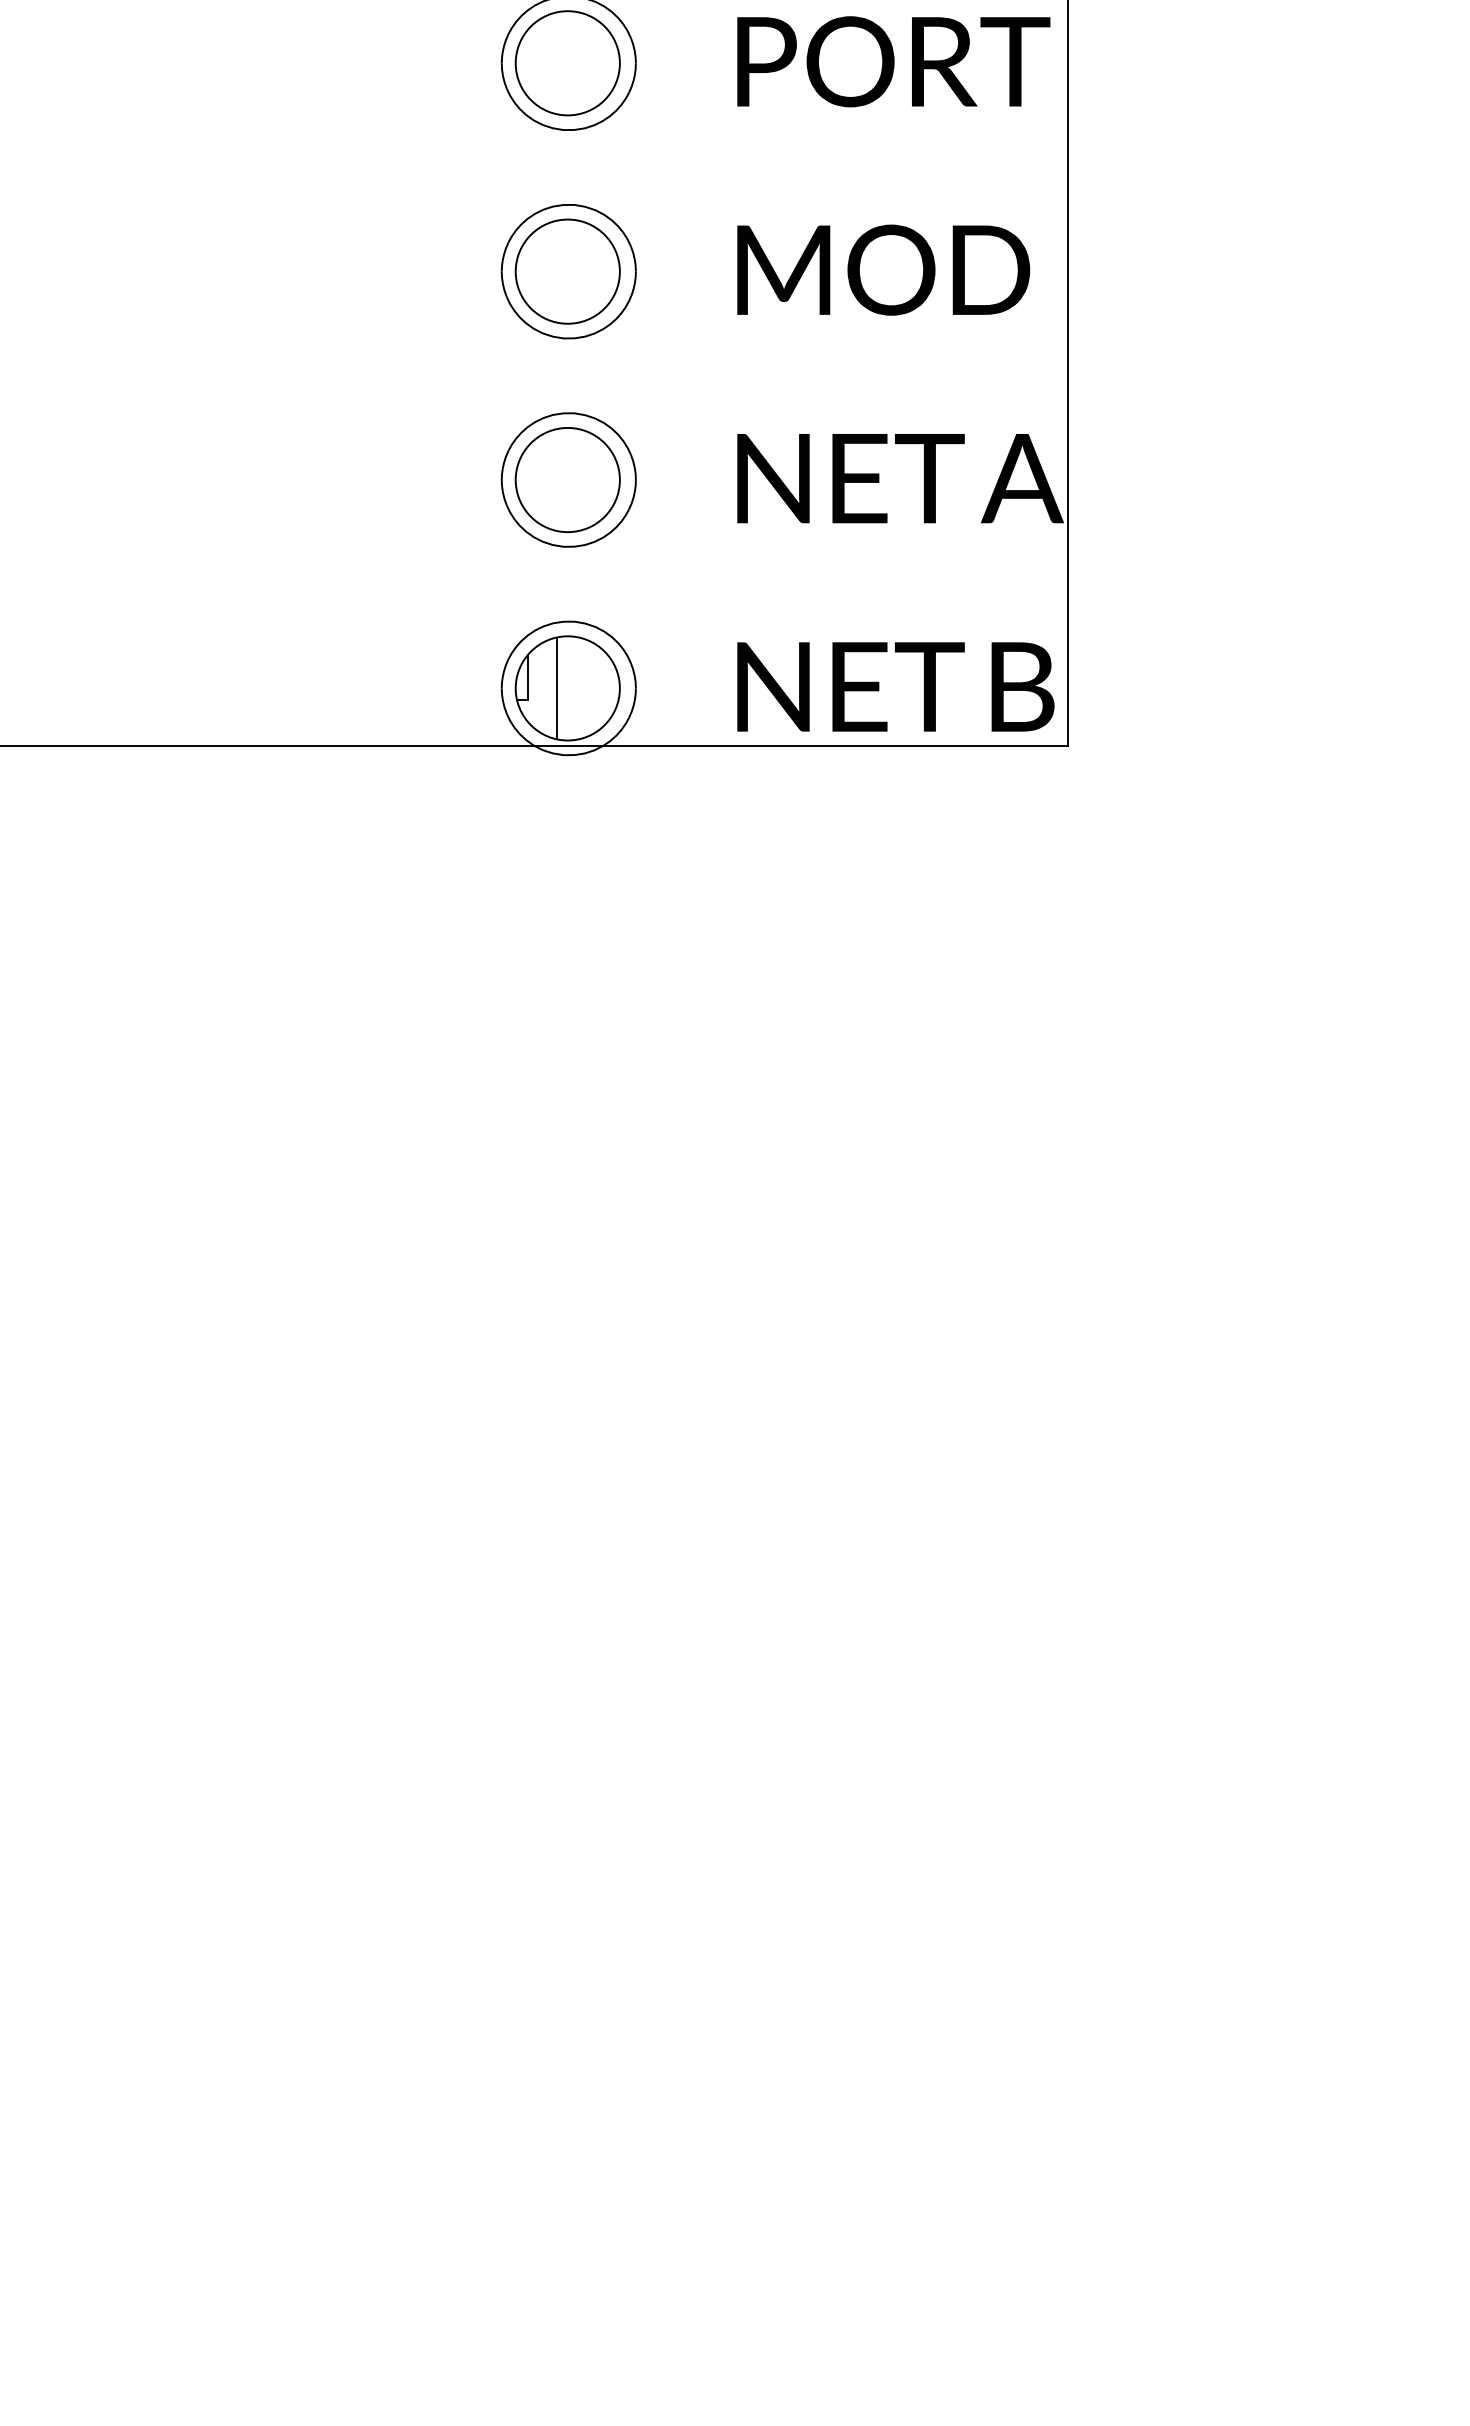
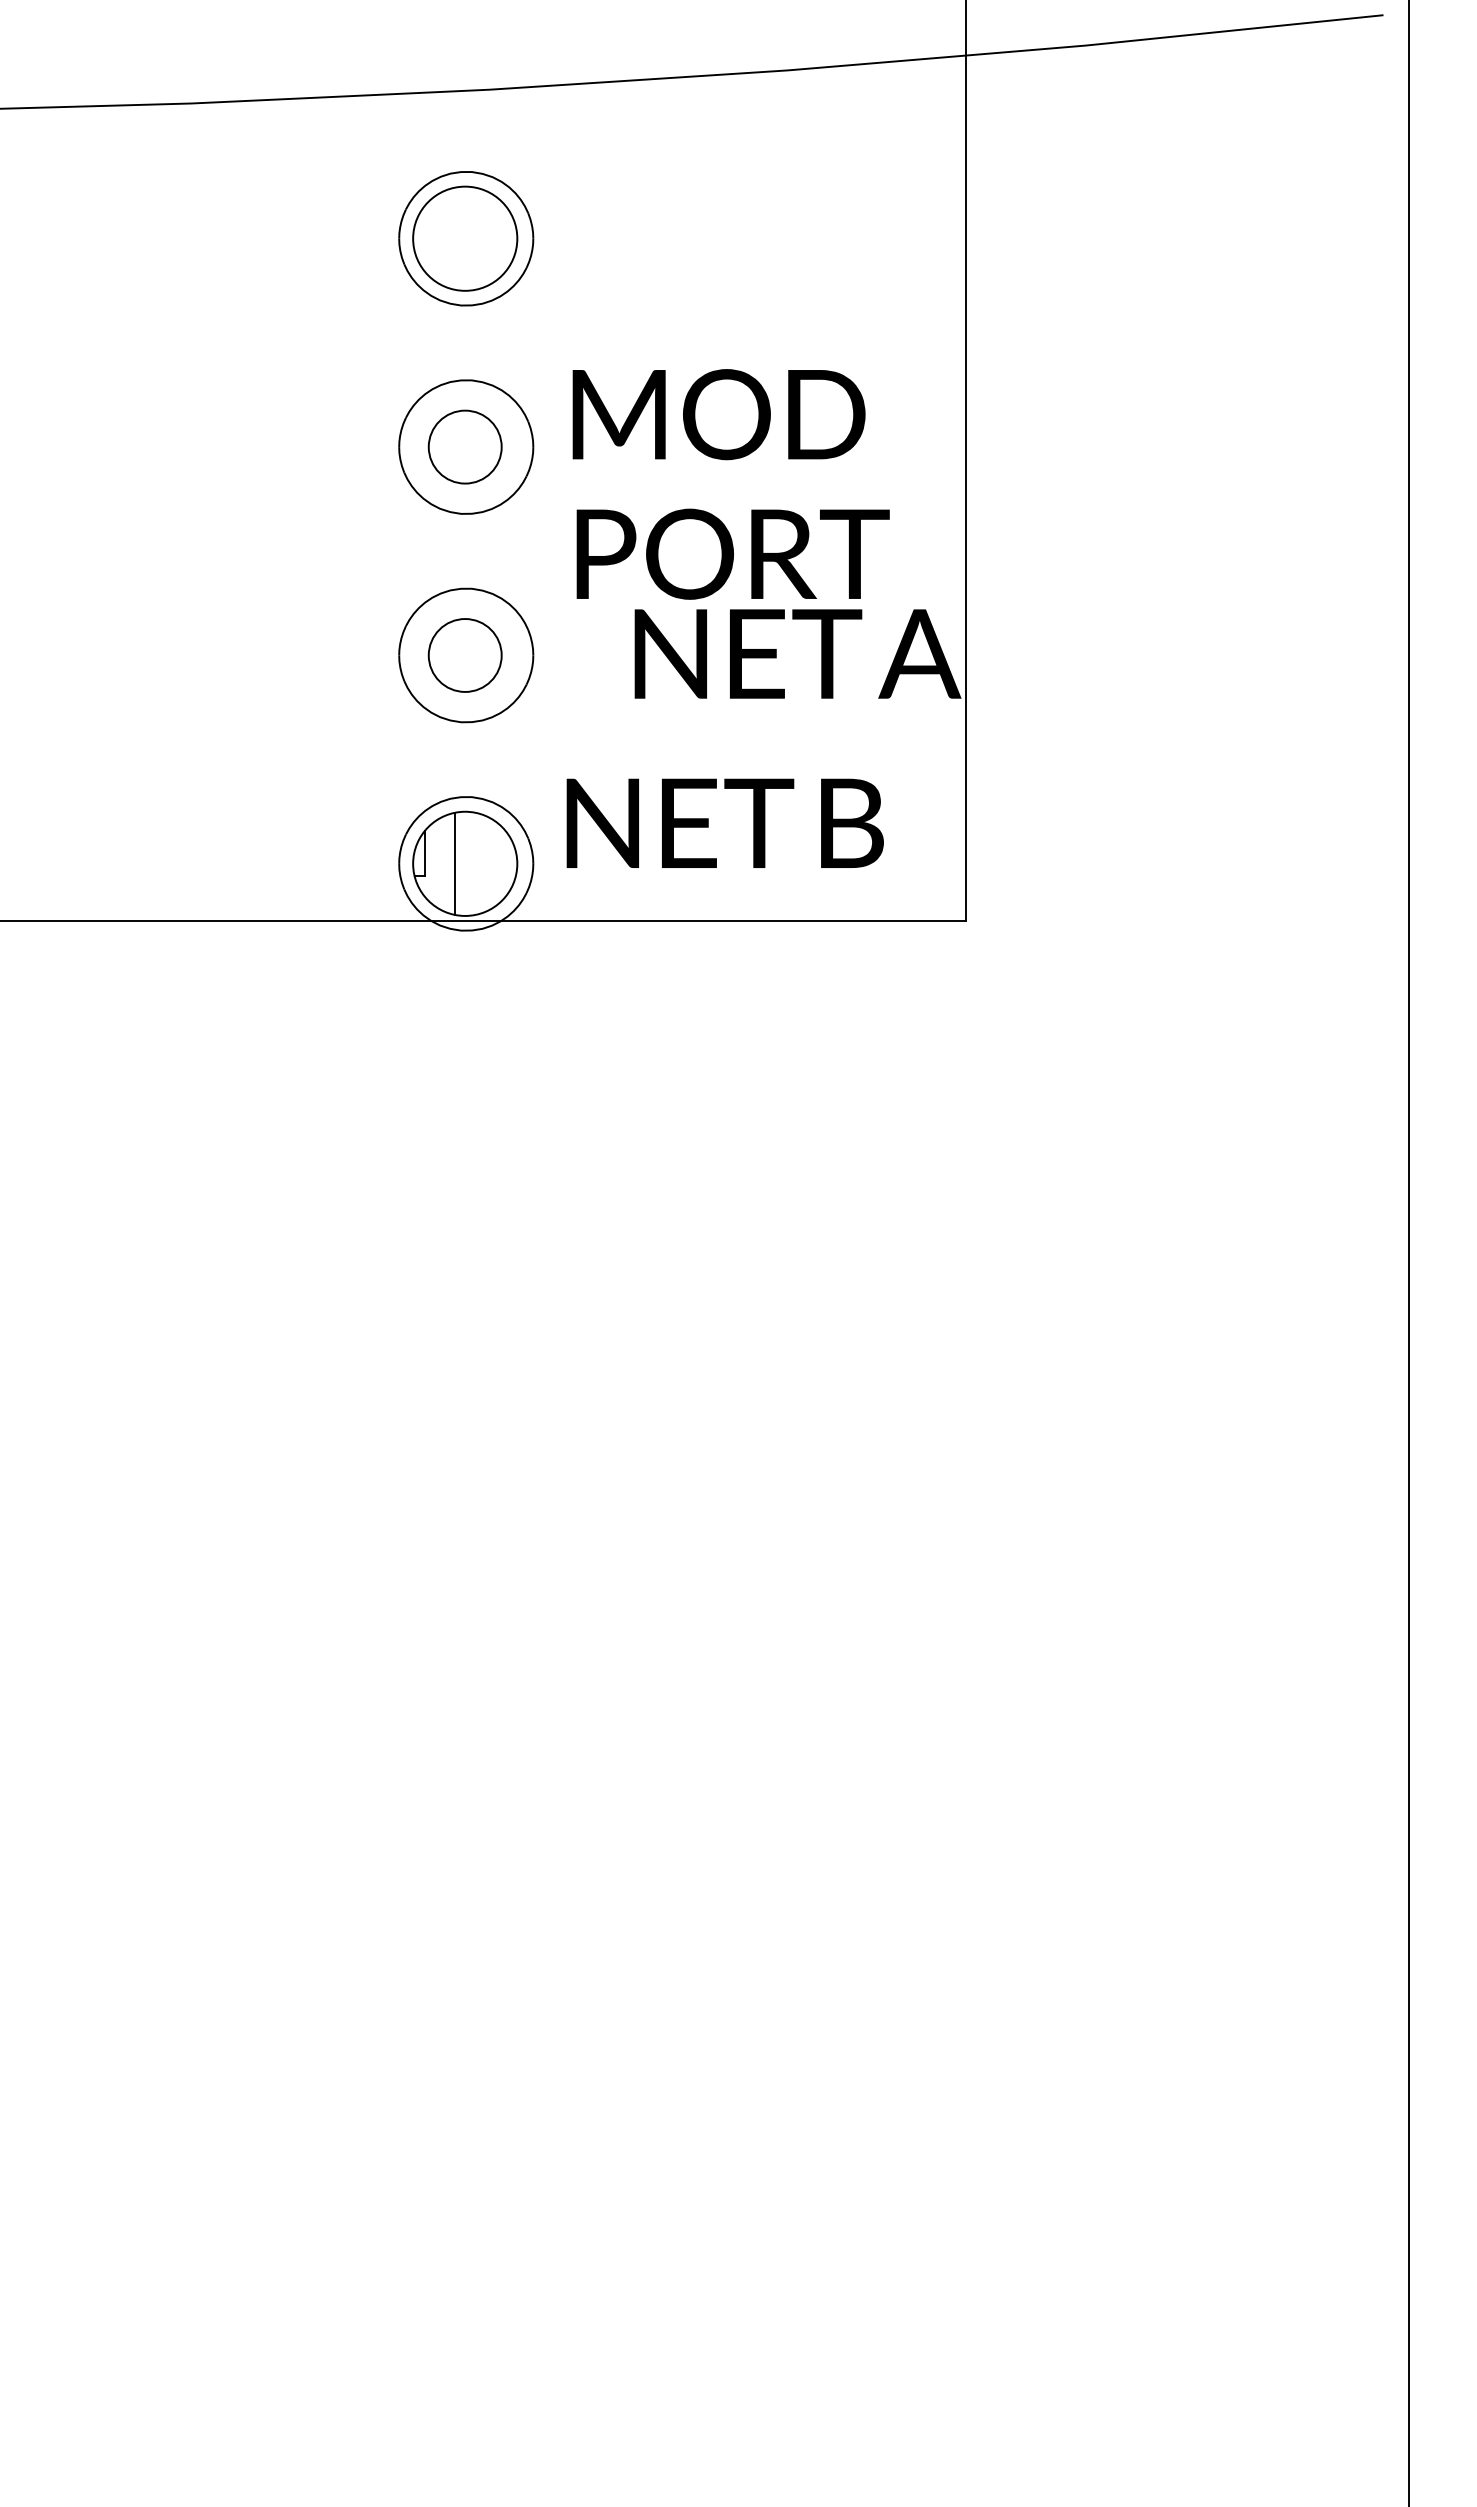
text: (893, 61) -> (732, 553), moved
text: (883, 270) -> (718, 414), moved
circle: (568, 272) -> (465, 447), size x0.7
circle: (568, 480) -> (465, 655), size x0.7
text: (895, 686) -> (724, 822), moved

